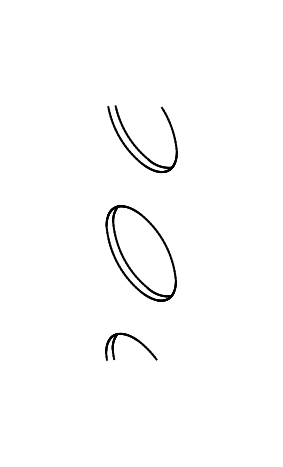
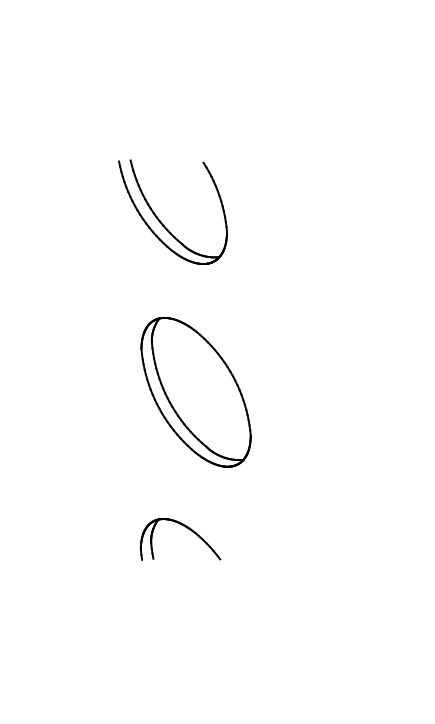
part: (135, 144) -> (161, 220), moved

